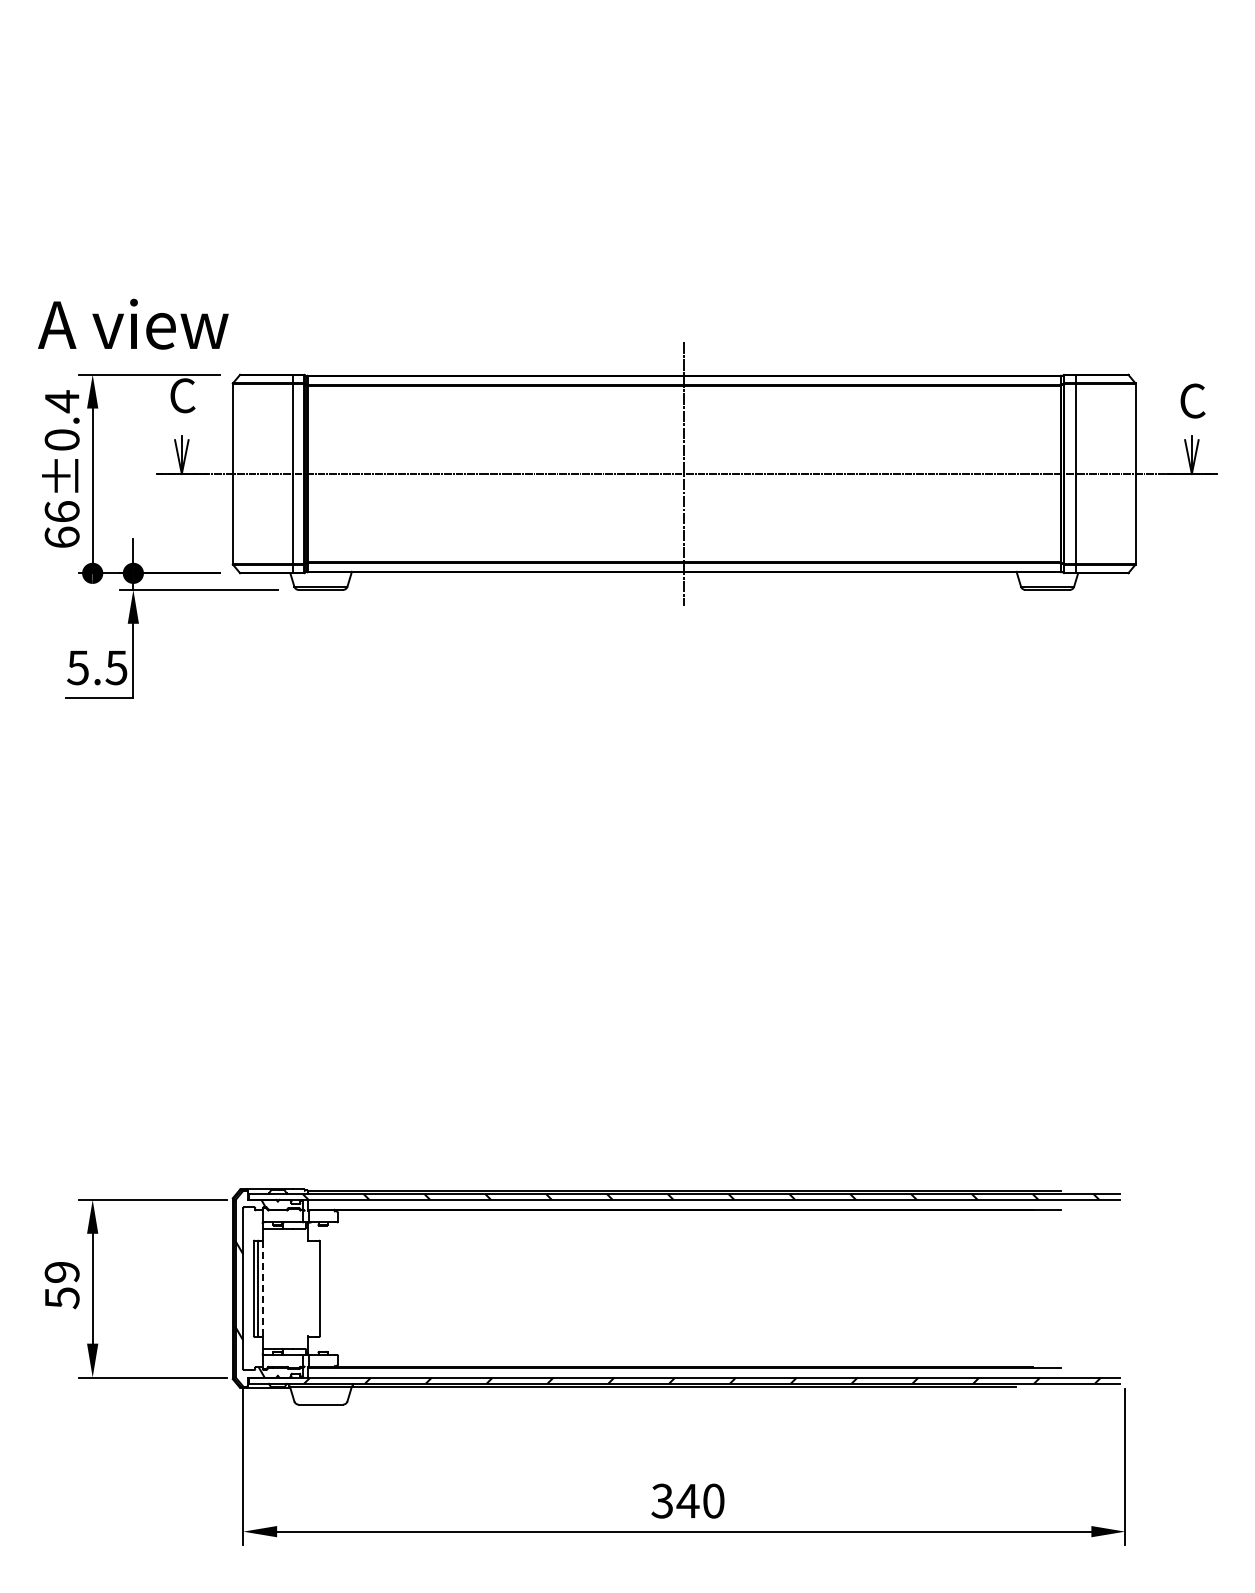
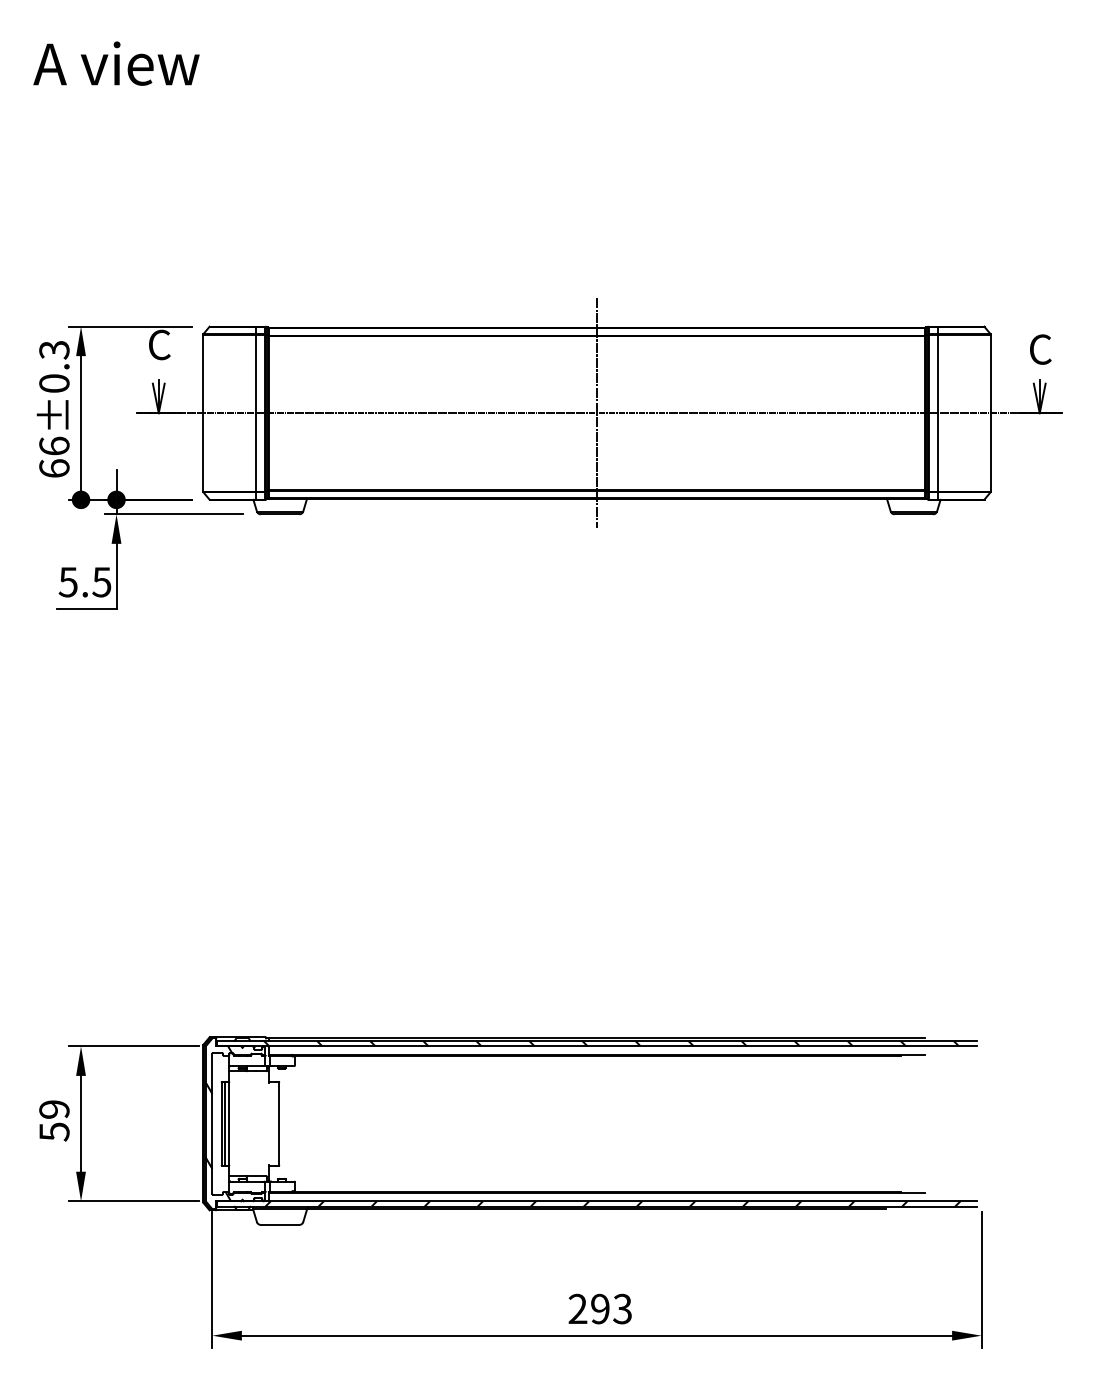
text: (133, 323) -> (116, 63), moved
text: (61, 401) -> (53, 349), 66±0.4 -> 66±0.3
line: (262, 1288) -> (229, 1123), dashed -> solid
text: (687, 1500) -> (599, 1308), 340 -> 293

